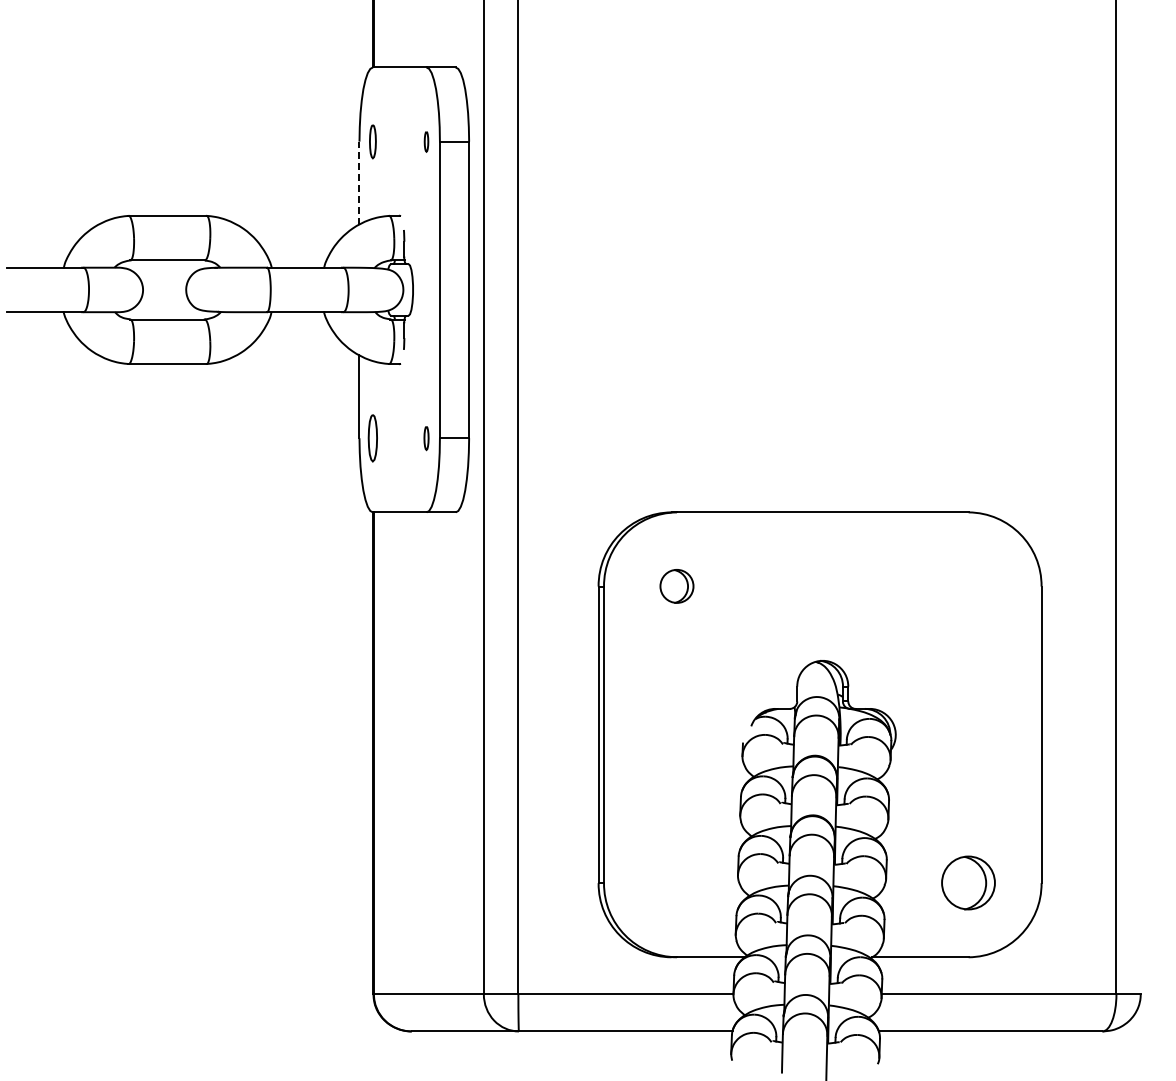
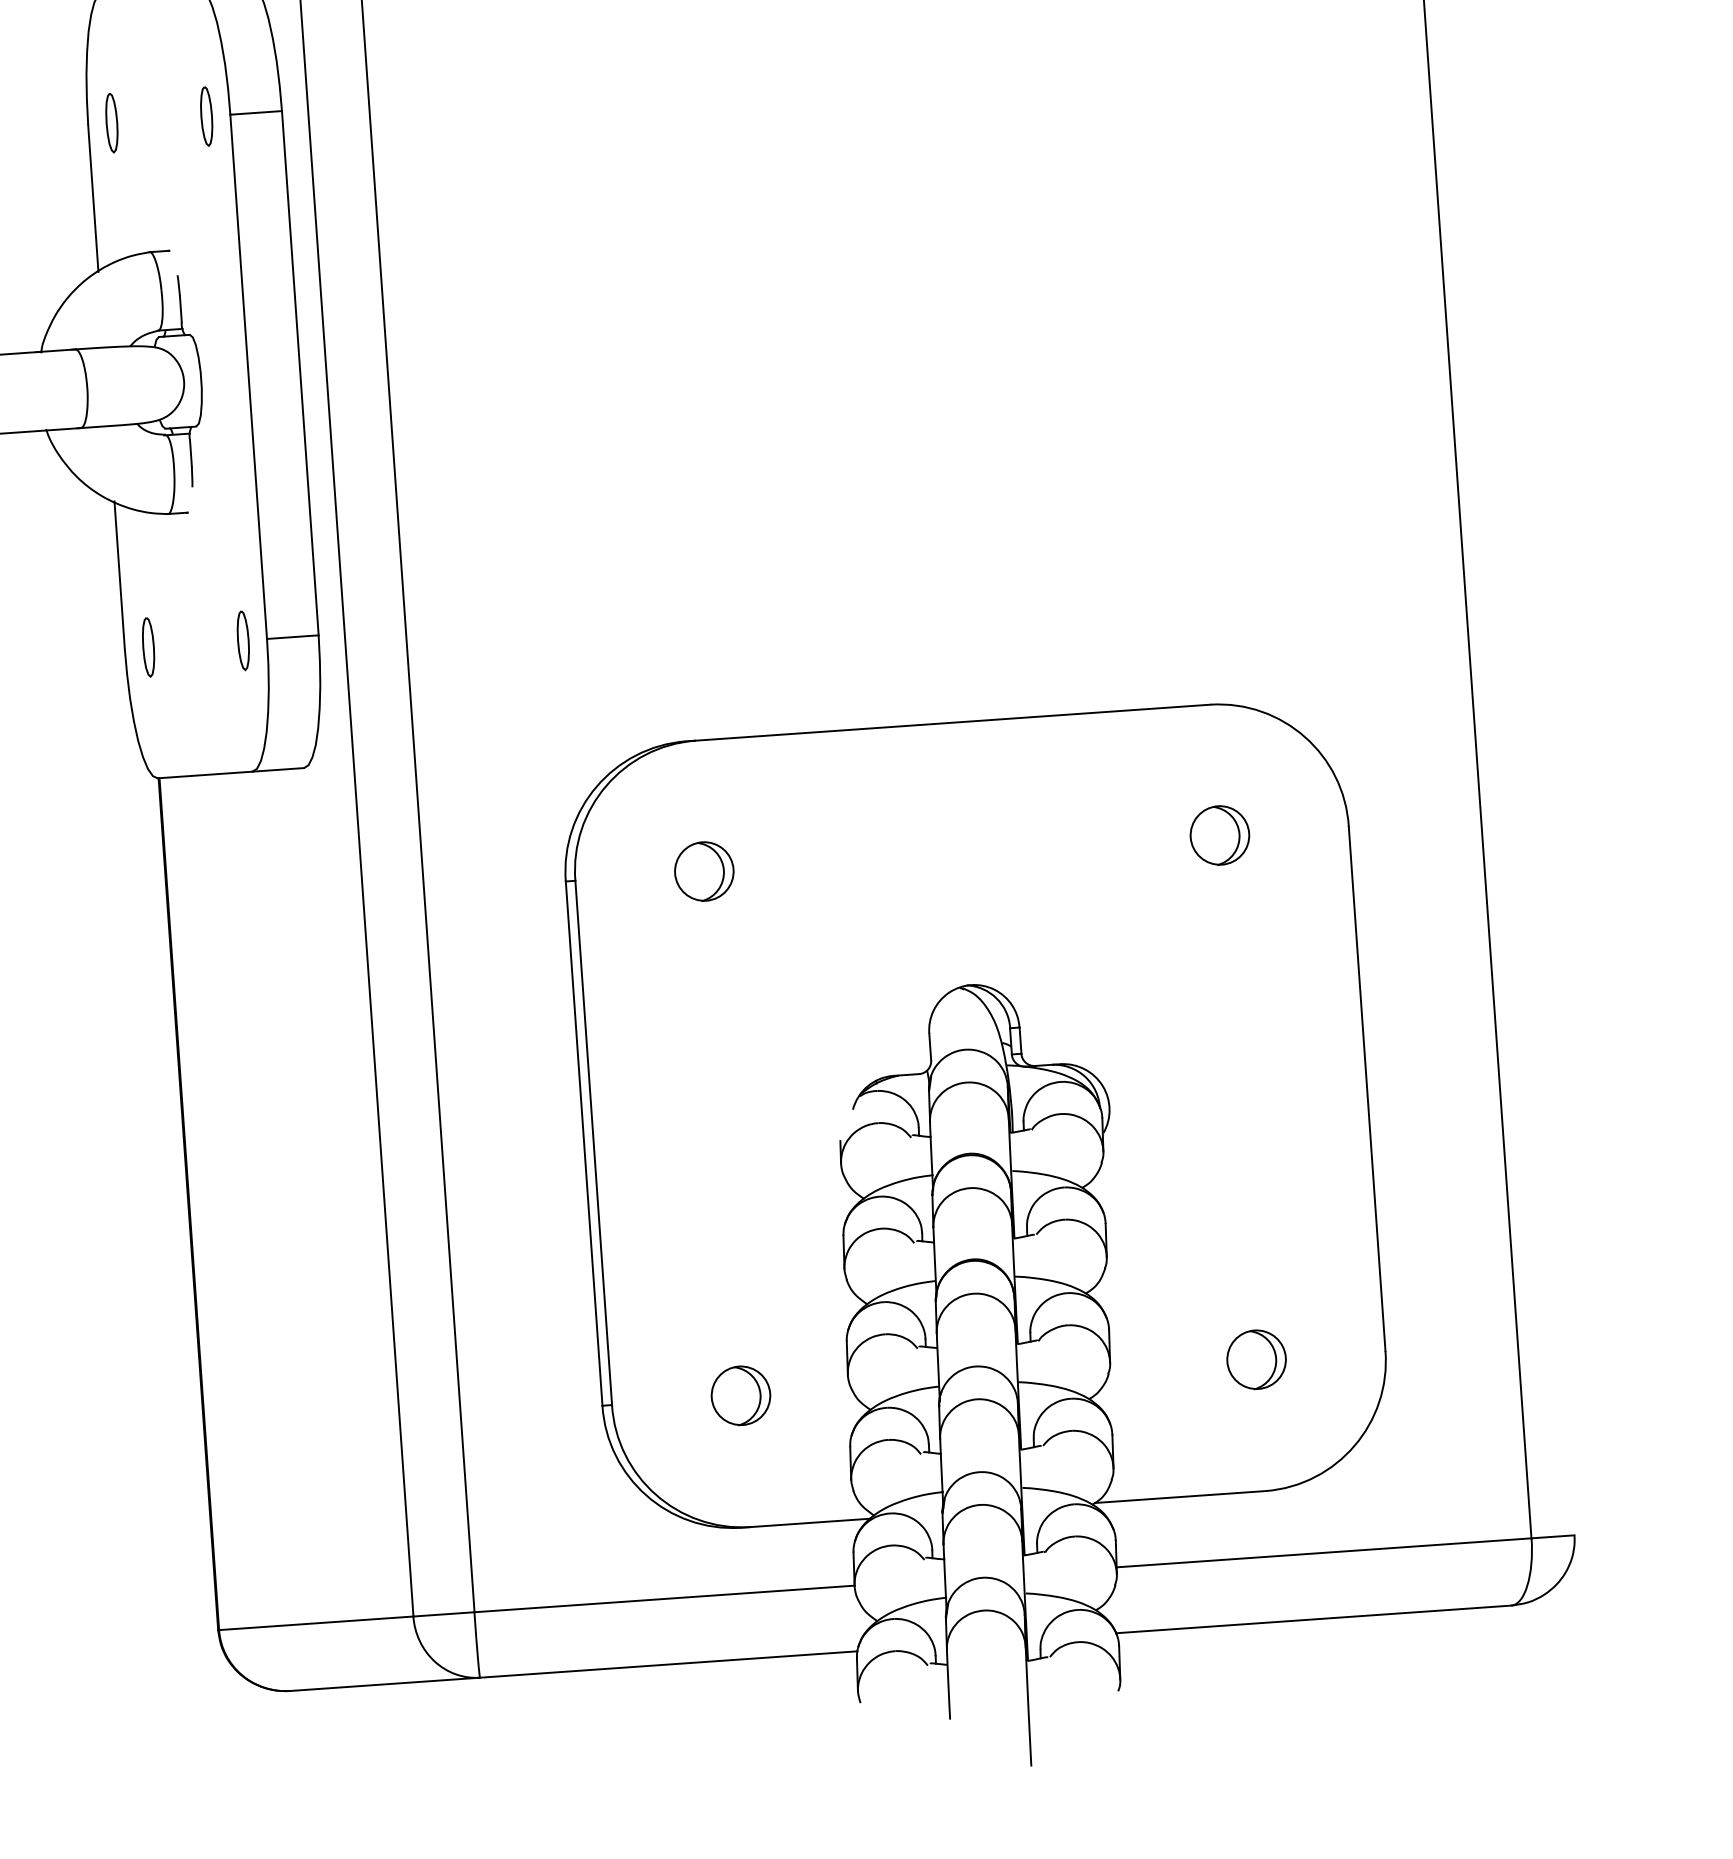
part: (426, 141) -> (206, 116), size x1.67
line: (359, 183) -> (93, 198), dashed -> solid
part: (372, 438) -> (147, 647), size x0.71
part: (426, 438) -> (243, 641), size x1.43
part: (968, 586) -> (1219, 835), added
part: (676, 882) -> (740, 1394), added
part: (968, 882) -> (1256, 1358), size x0.62

